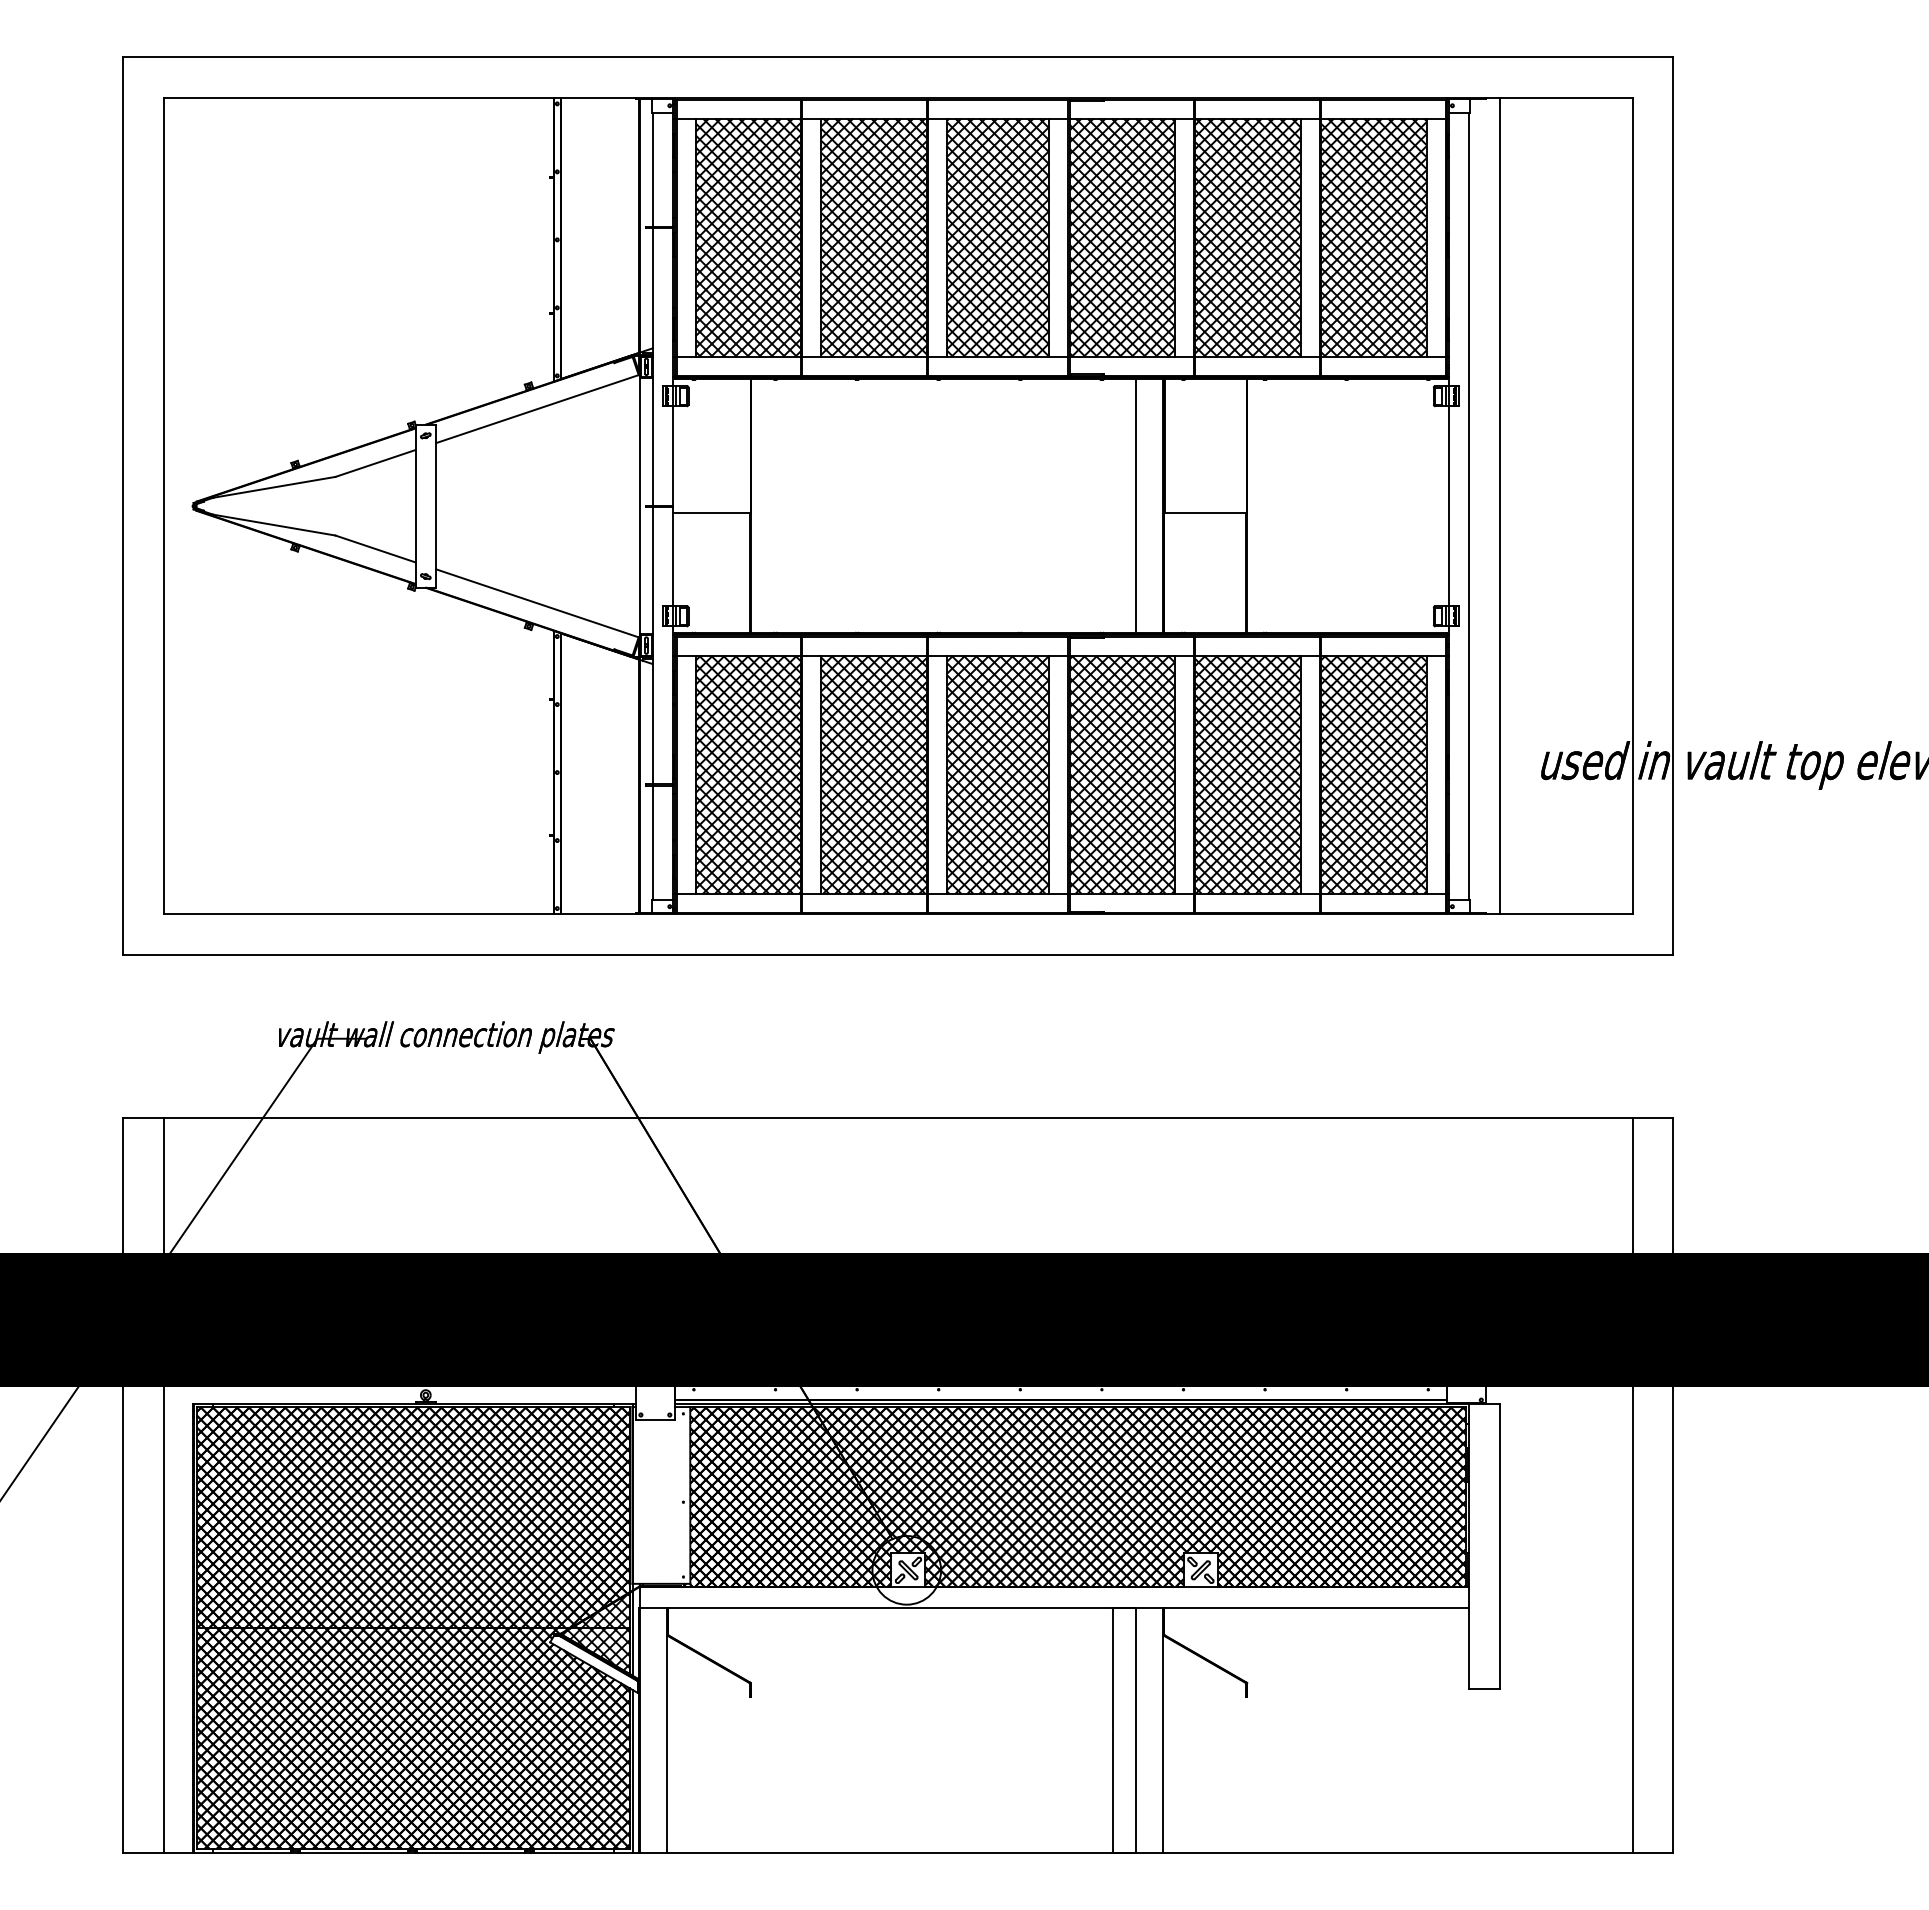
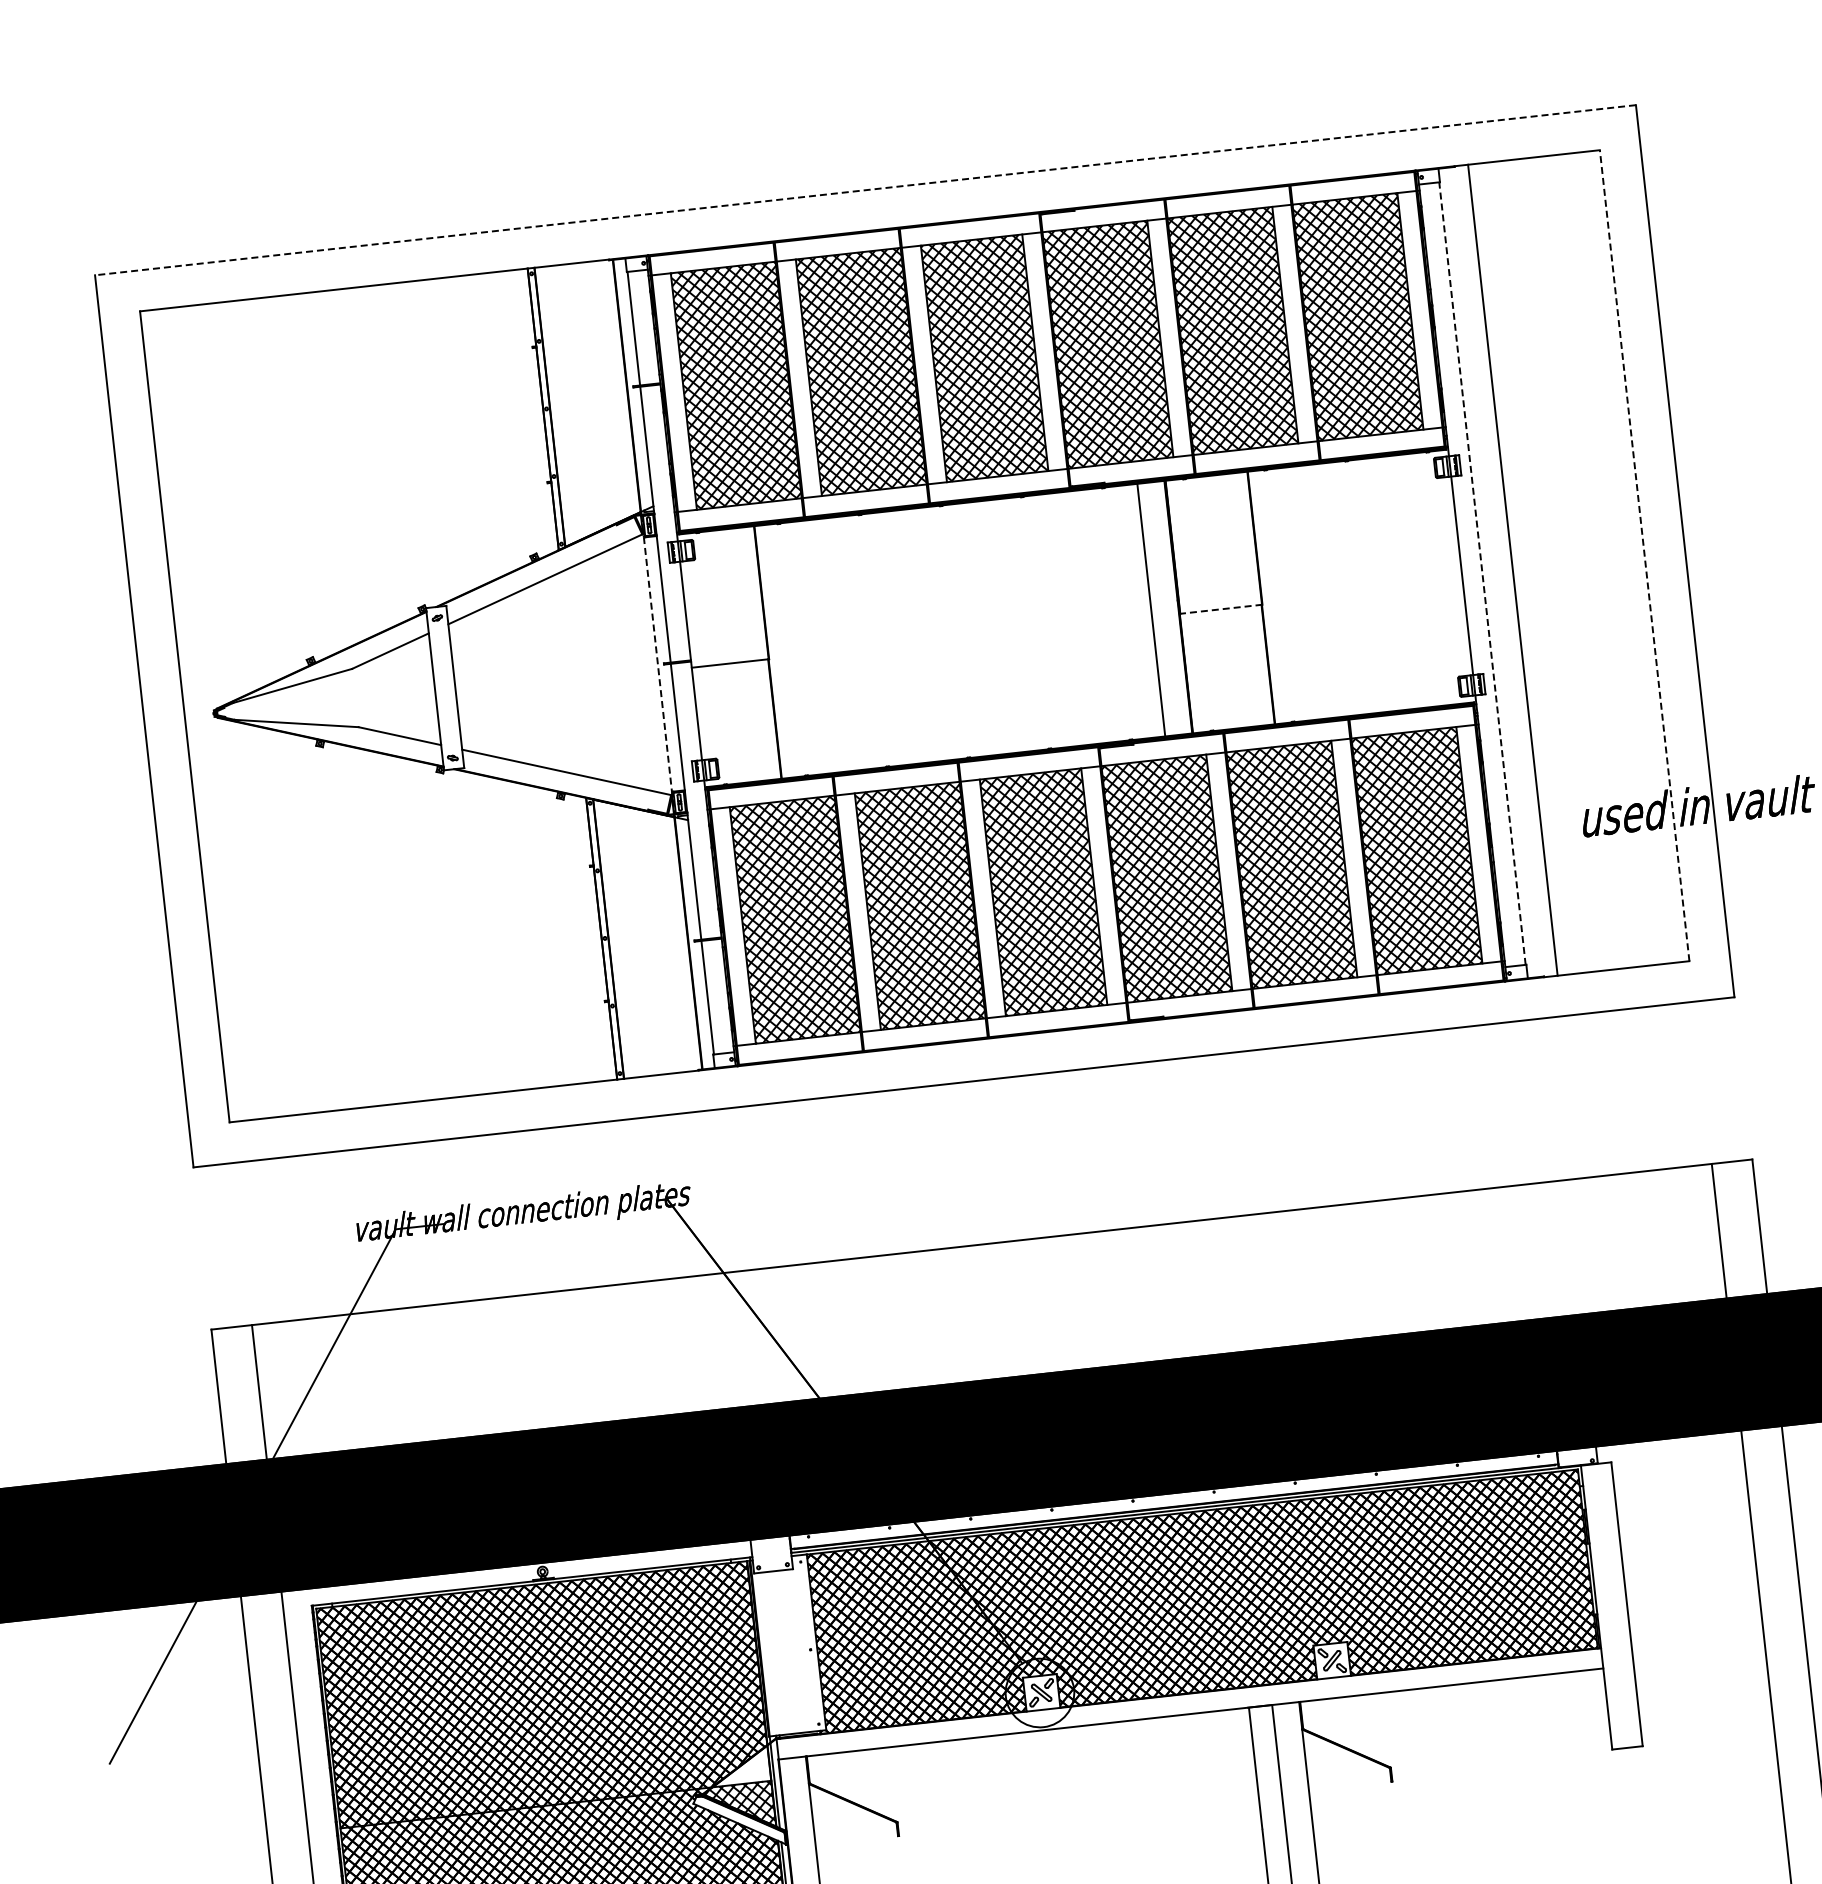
line: (897, 57) -> (864, 190), solid -> dashed
line: (639, 506) -> (657, 664), solid -> dashed
line: (1469, 506) -> (1482, 573), solid -> dashed
line: (1632, 506) -> (1644, 555), solid -> dashed
line: (1205, 513) -> (1220, 609), solid -> dashed
hatch: (602, 1610) -> (741, 1766), removed

